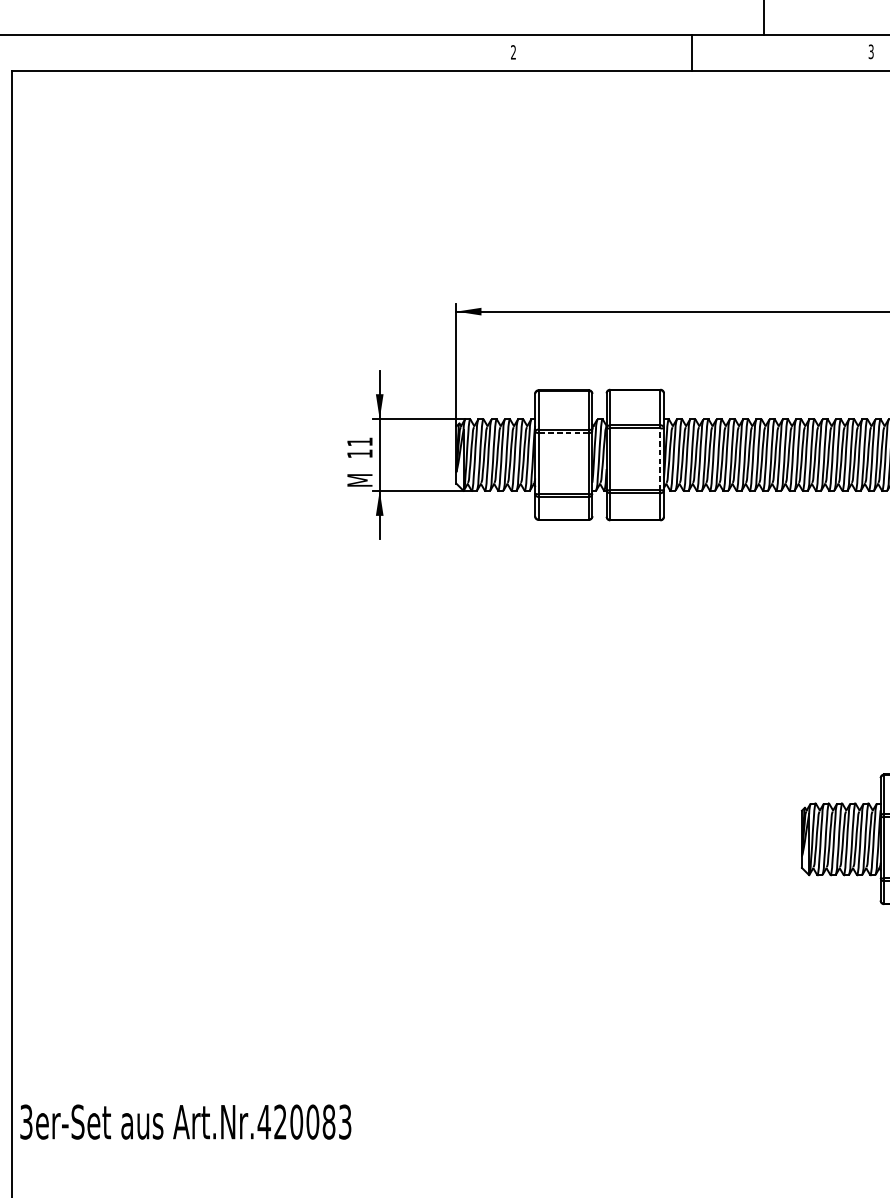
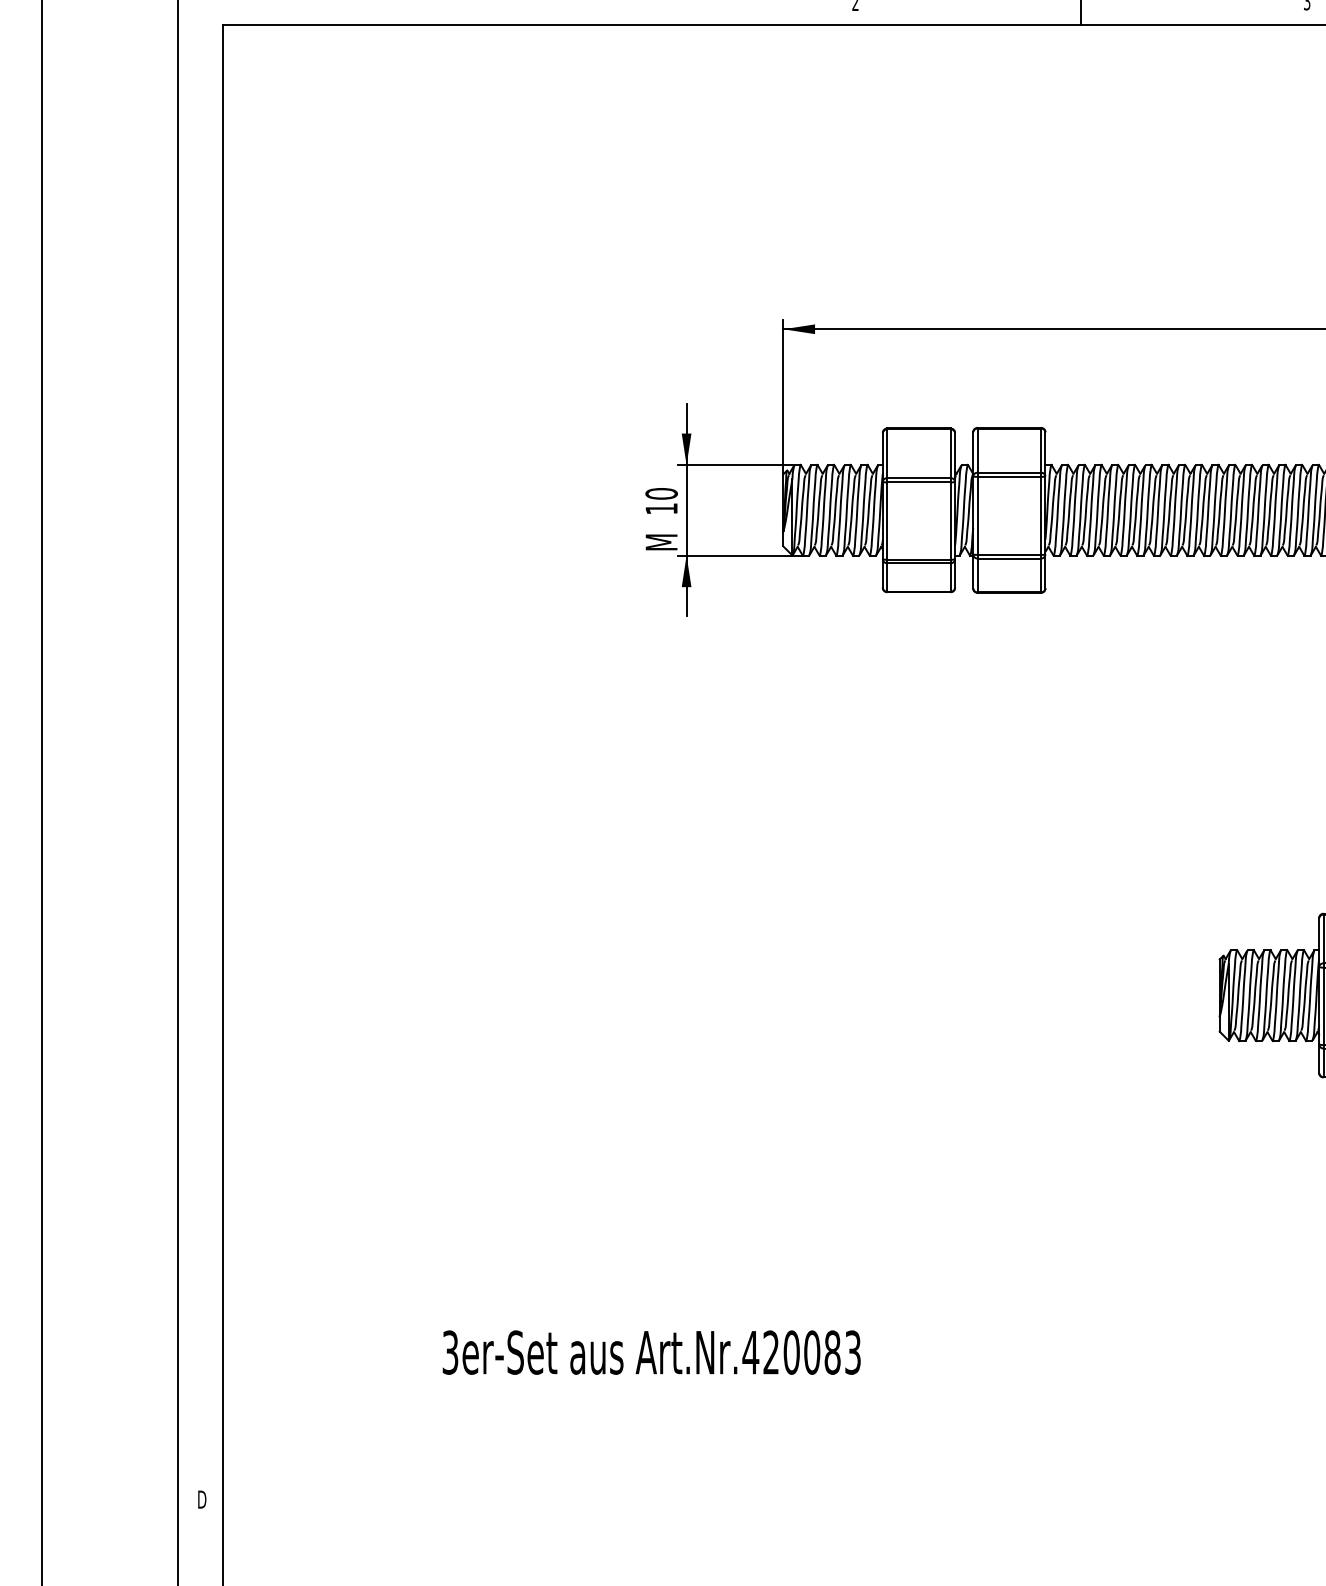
line: (563, 432) -> (918, 482), dashed -> solid
text: (359, 441) -> (661, 493), 11 -> 10
line: (660, 459) -> (1040, 515), dashed -> solid
text: (185, 1122) -> (651, 1352), moved

